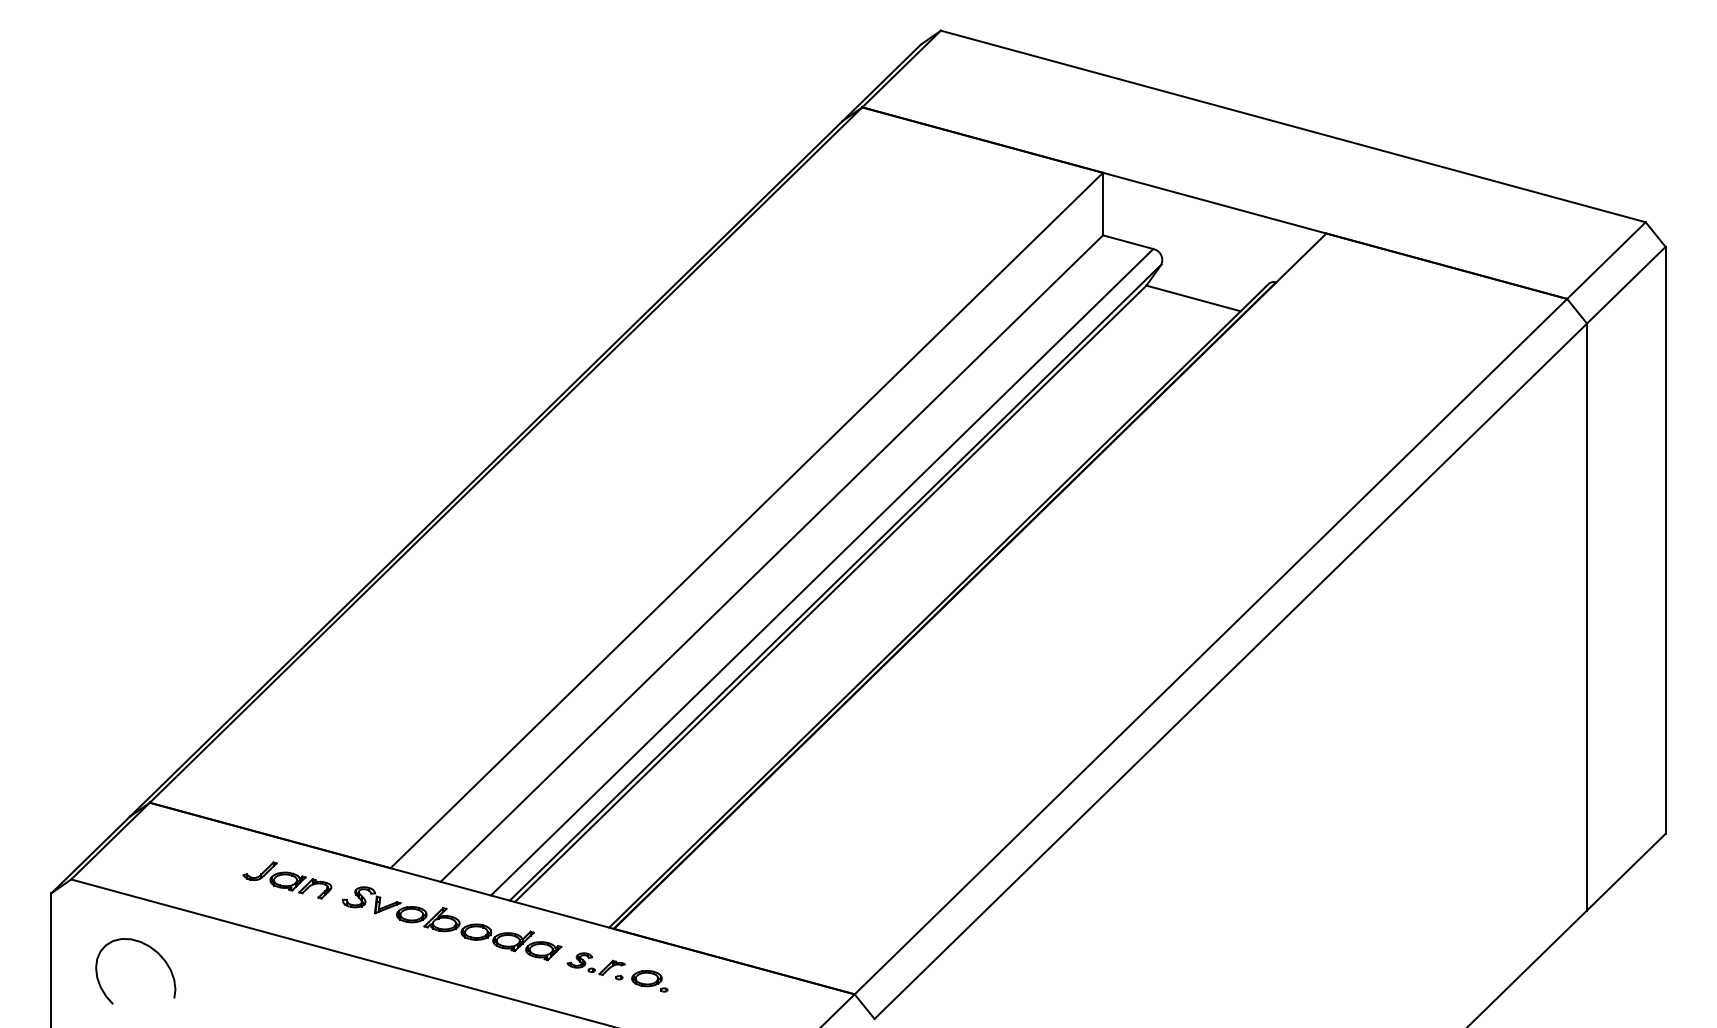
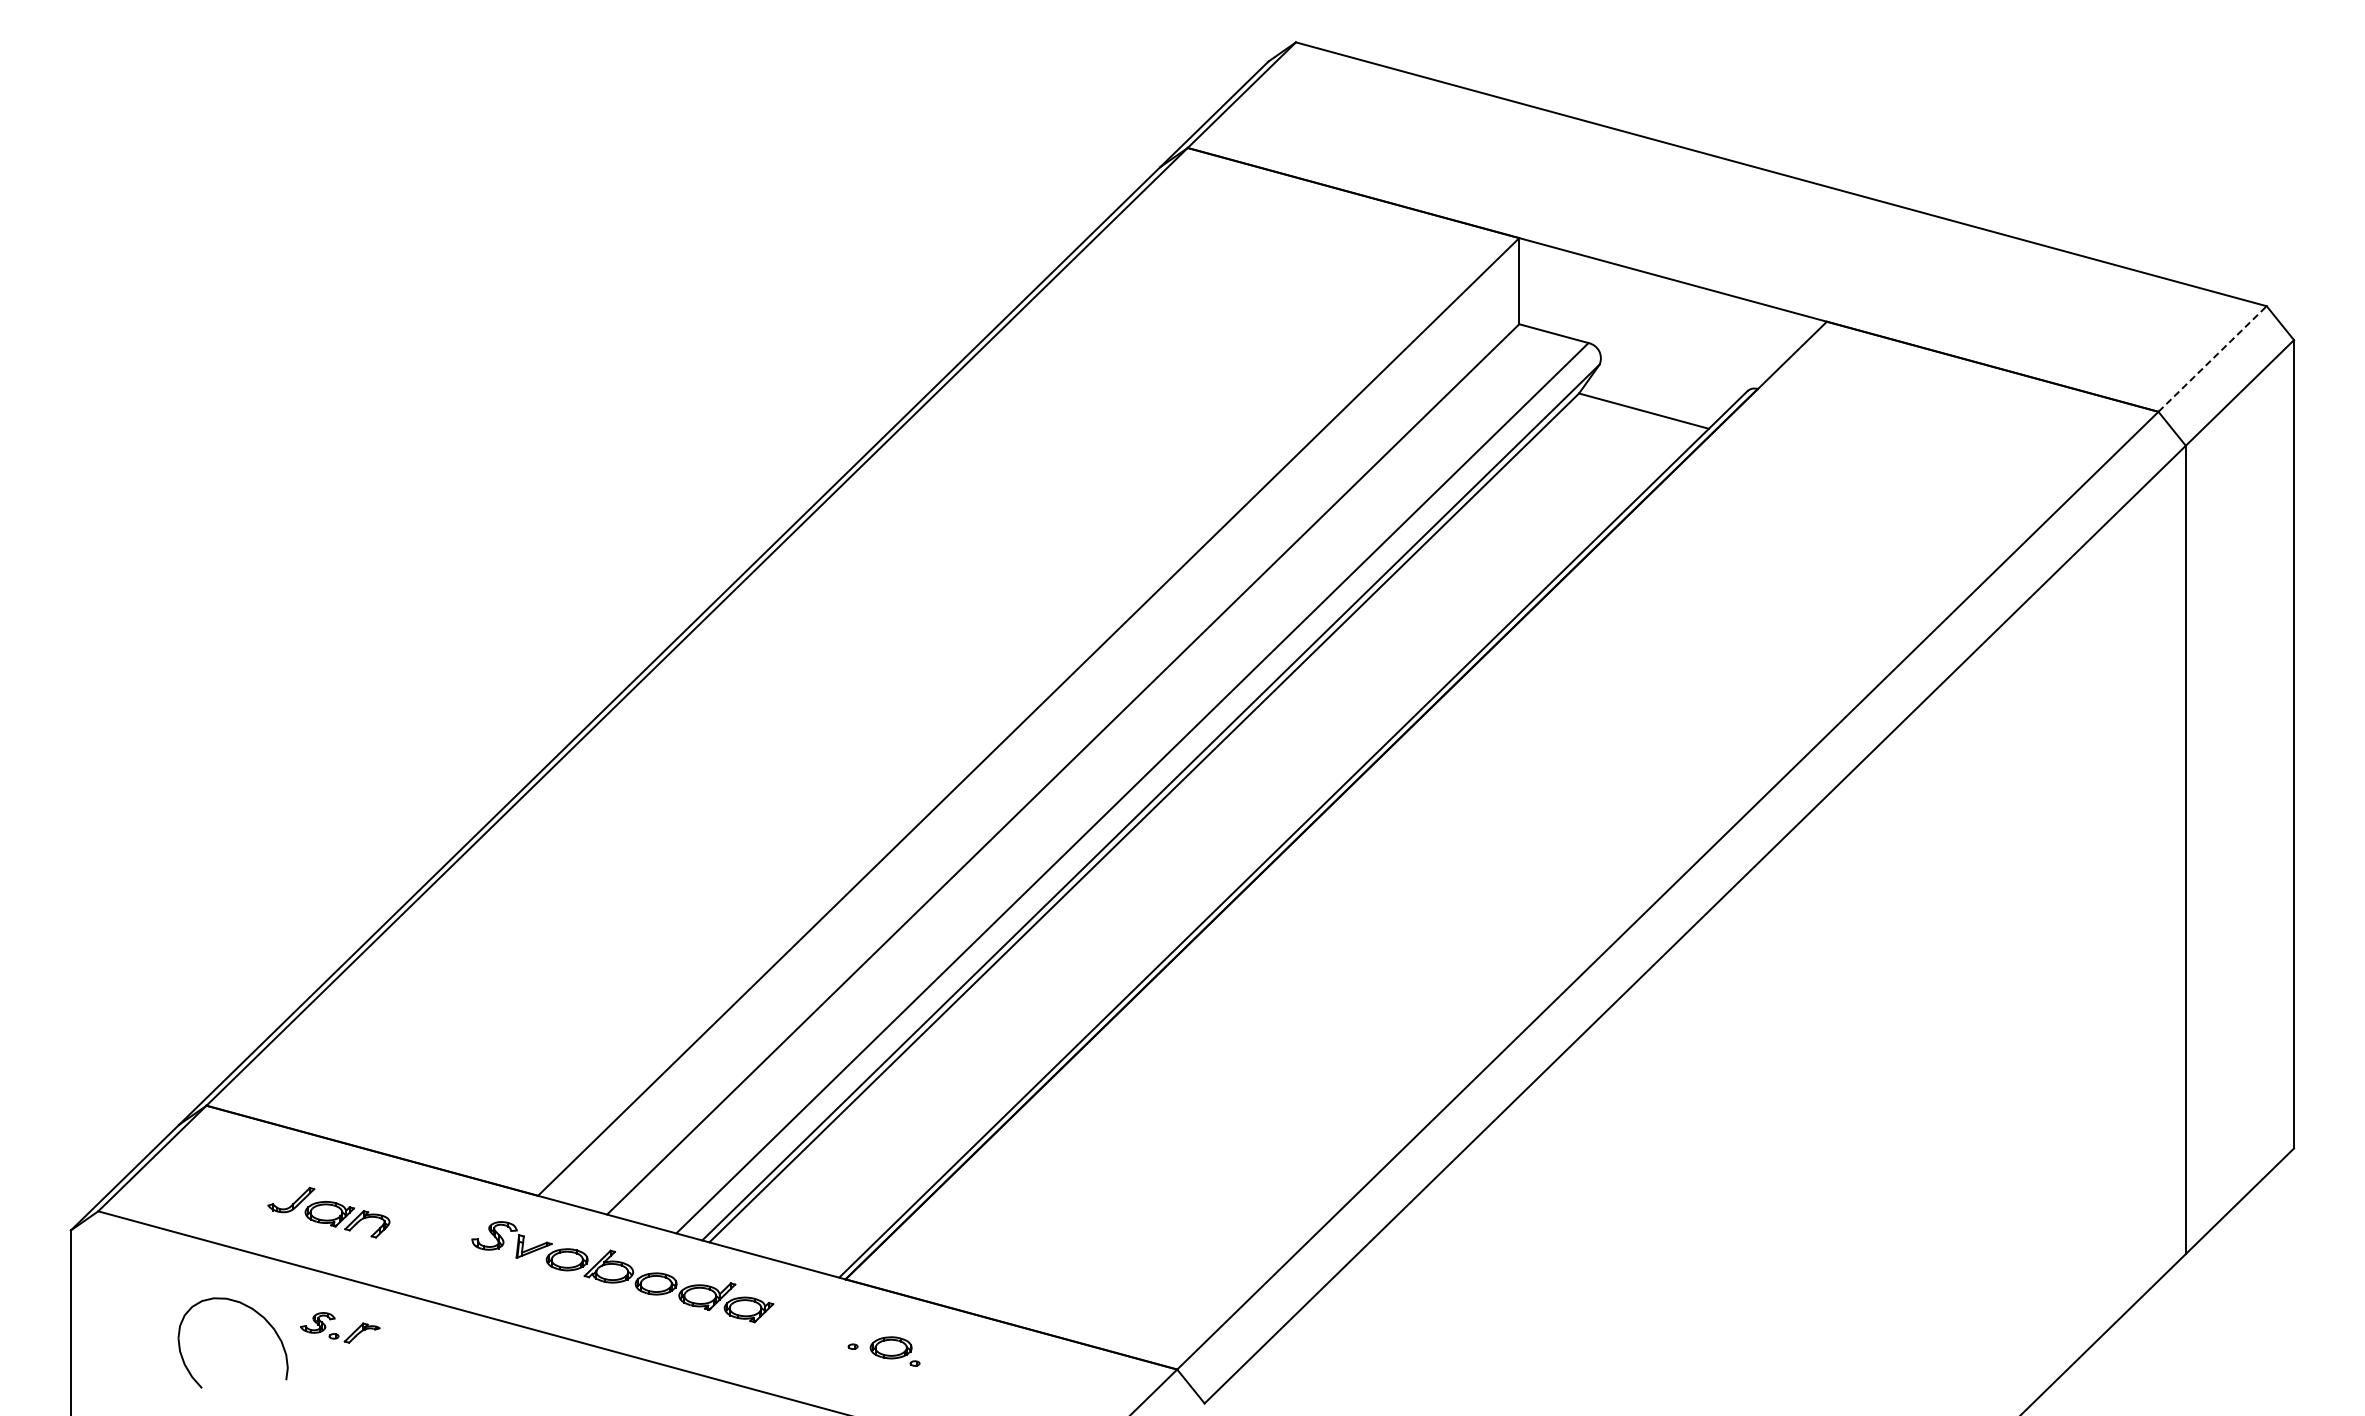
line: (1606, 260) -> (2212, 359), solid -> dashed
part: (287, 880) -> (328, 1212), moved
part: (152, 950) -> (256, 1313), moved
part: (594, 968) -> (337, 1333), moved

